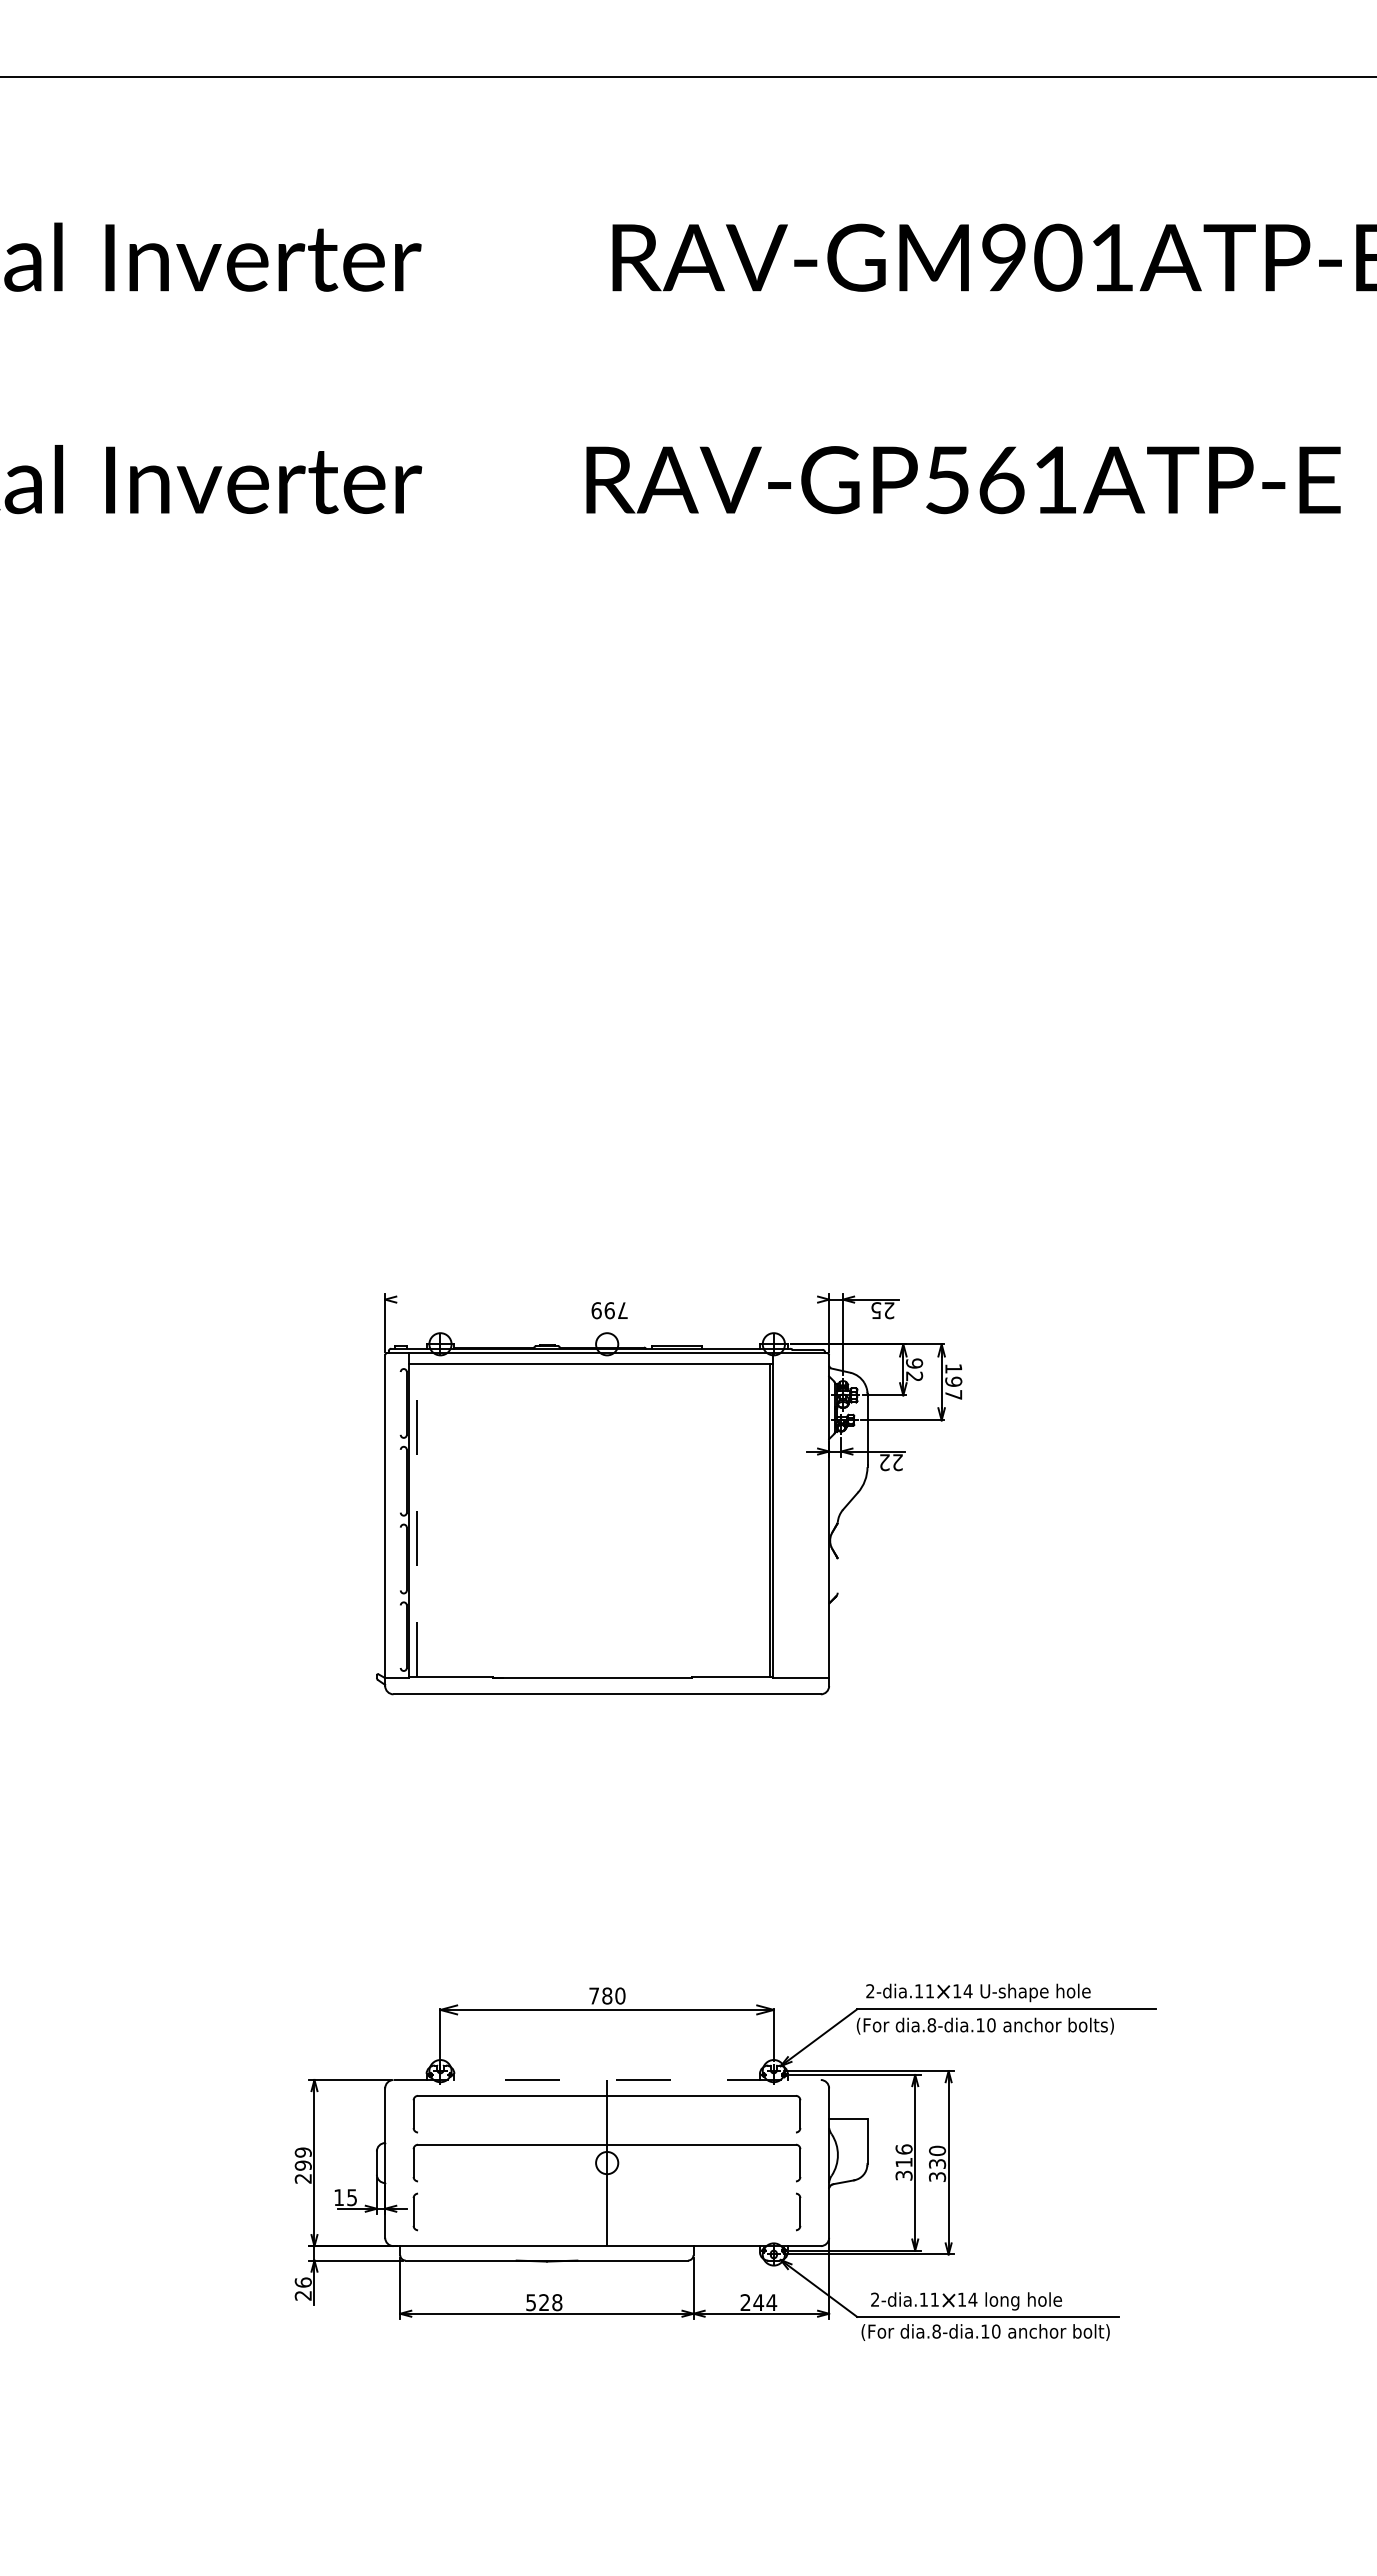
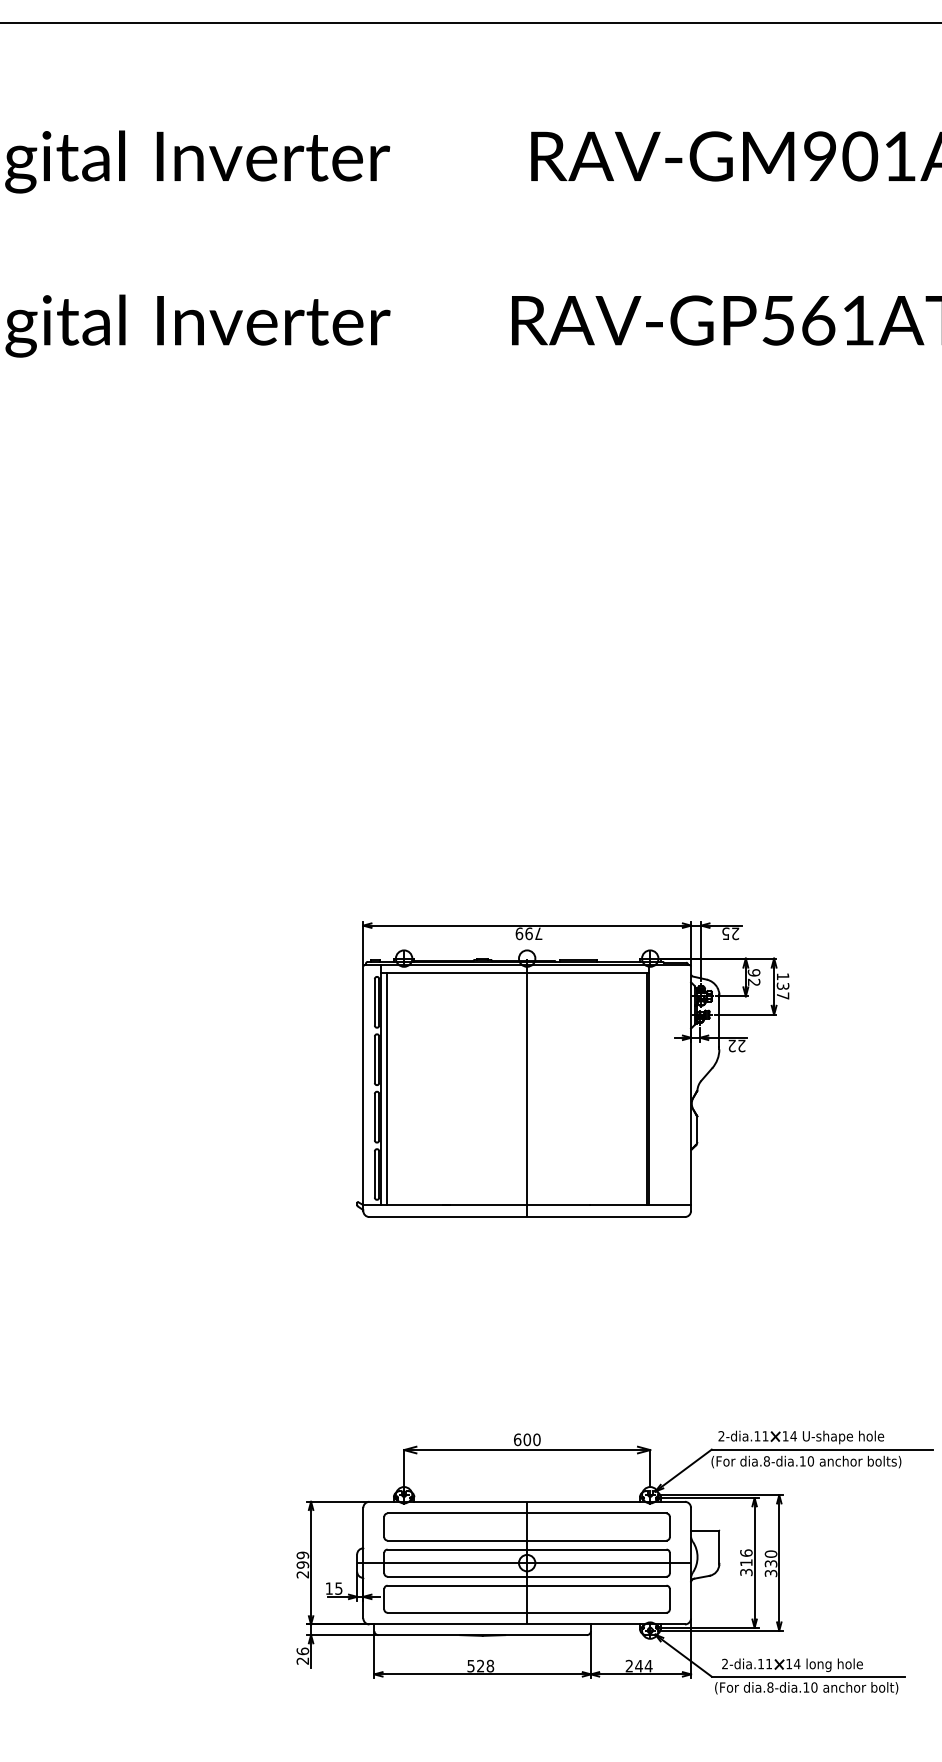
line: (607, 1299) -> (527, 925), added
text: (953, 1381) -> (782, 986), 197 -> 137
line: (400, 1403) -> (374, 1002), added
line: (400, 1480) -> (374, 1059), added
line: (607, 1519) -> (527, 1087), added
line: (417, 1520) -> (387, 1088), dashed -> solid
line: (400, 1558) -> (374, 1116), added
line: (837, 1575) -> (697, 1129), added
line: (400, 1636) -> (374, 1174), added
text: (600, 1995) -> (522, 1439), 780 -> 600
line: (607, 2080) -> (527, 1502), dashed -> solid
line: (606, 2132) -> (526, 1540), added
line: (602, 2163) -> (523, 1563), added
line: (606, 2181) -> (526, 1576), added
line: (606, 2193) -> (526, 1585), added
line: (606, 2230) -> (526, 1612), added

